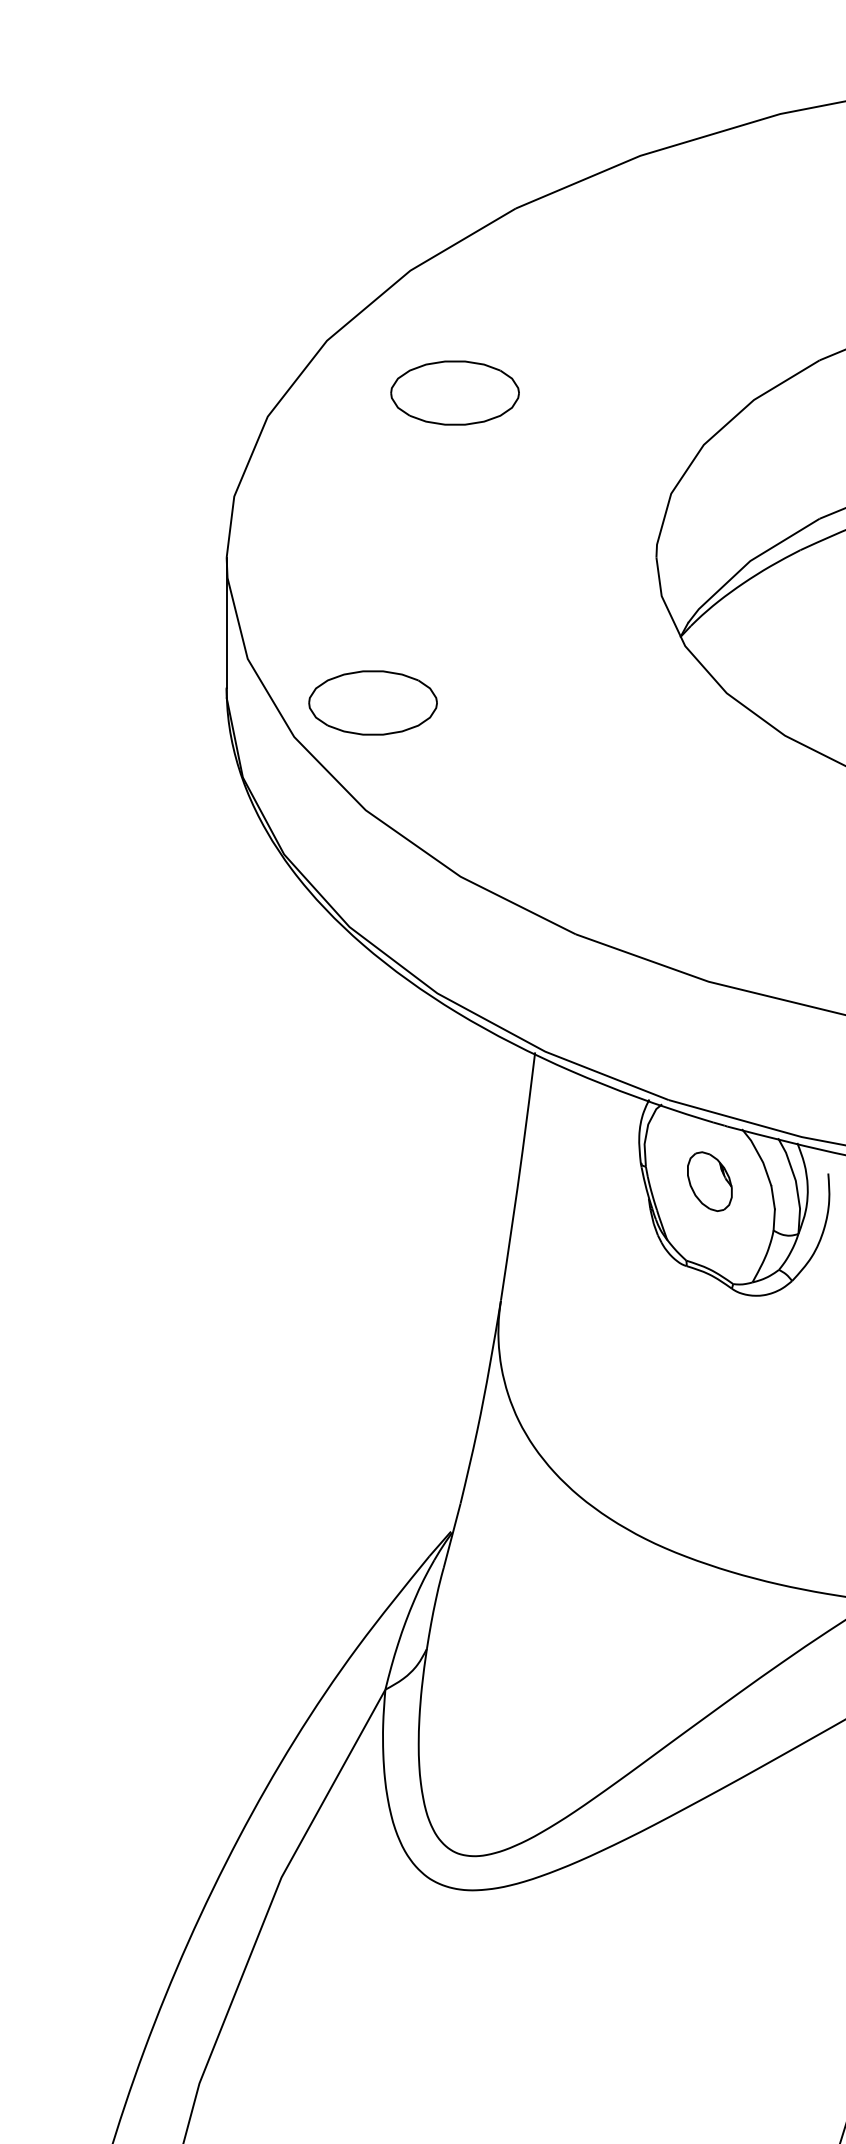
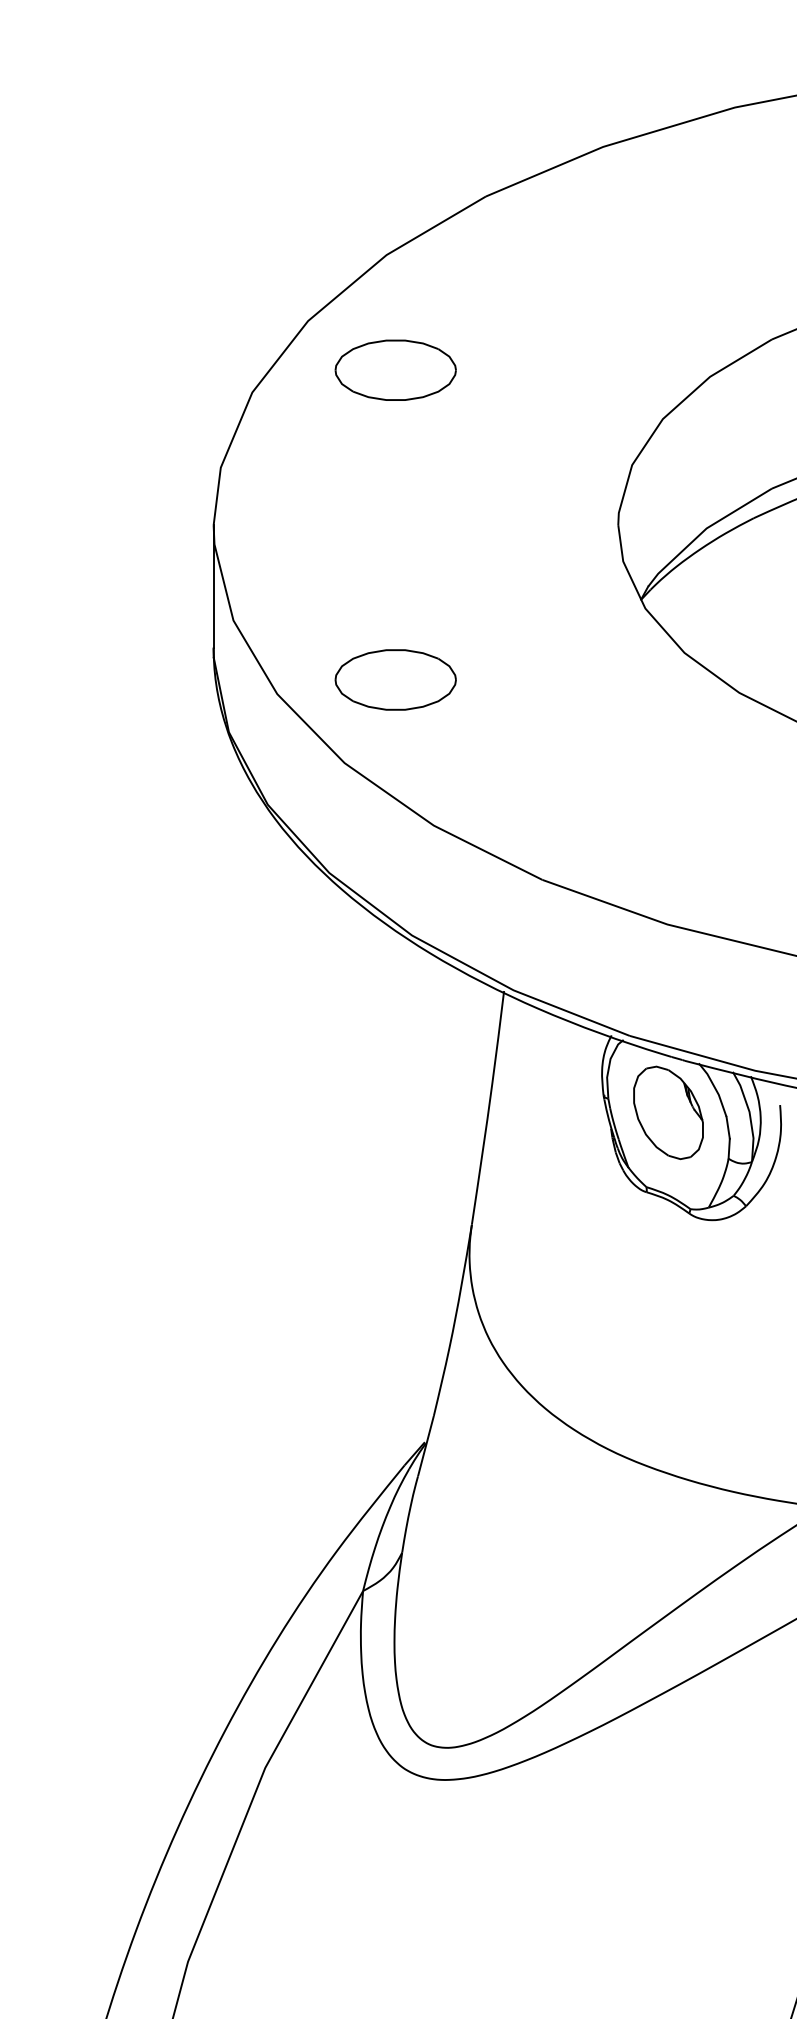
part: (454, 392) -> (395, 369), moved
part: (372, 702) -> (395, 679), moved
part: (709, 1181) -> (668, 1112), size x1.67

